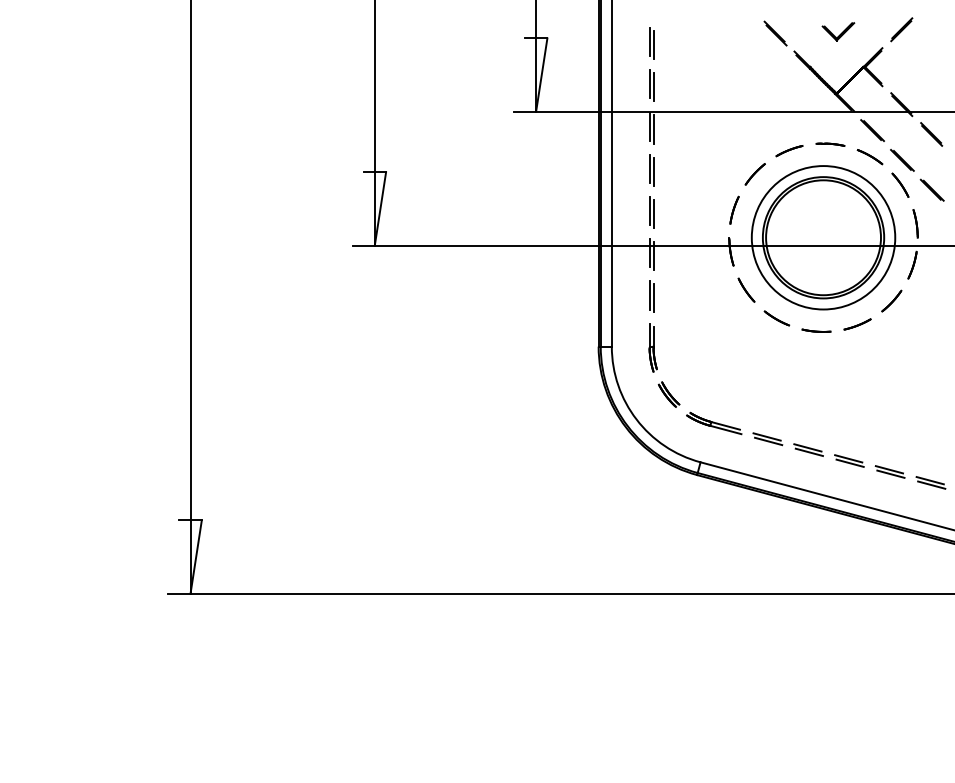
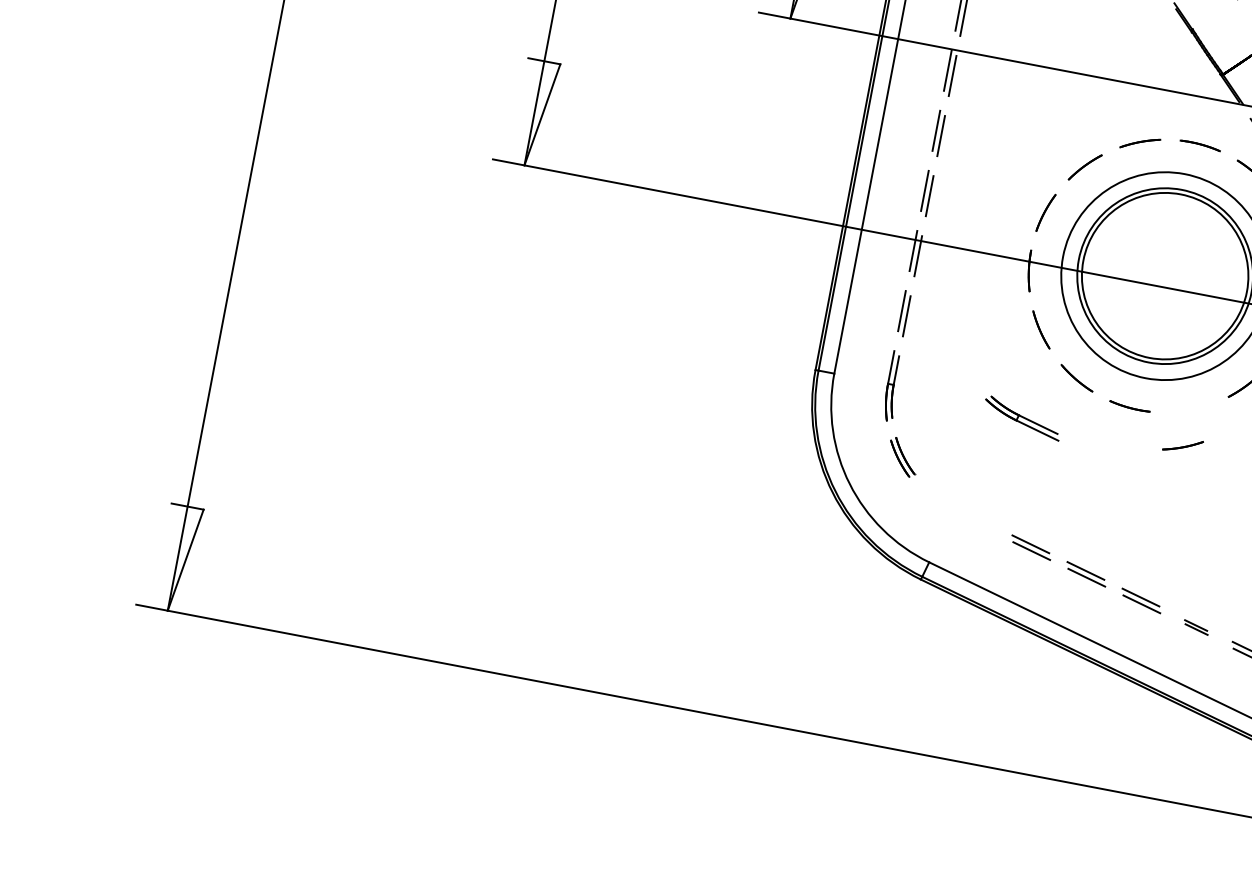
line: (857, 324) -> (1182, 445), moved
part: (714, 423) -> (1022, 418), moved
part: (889, 471) -> (1195, 626), size x0.6

